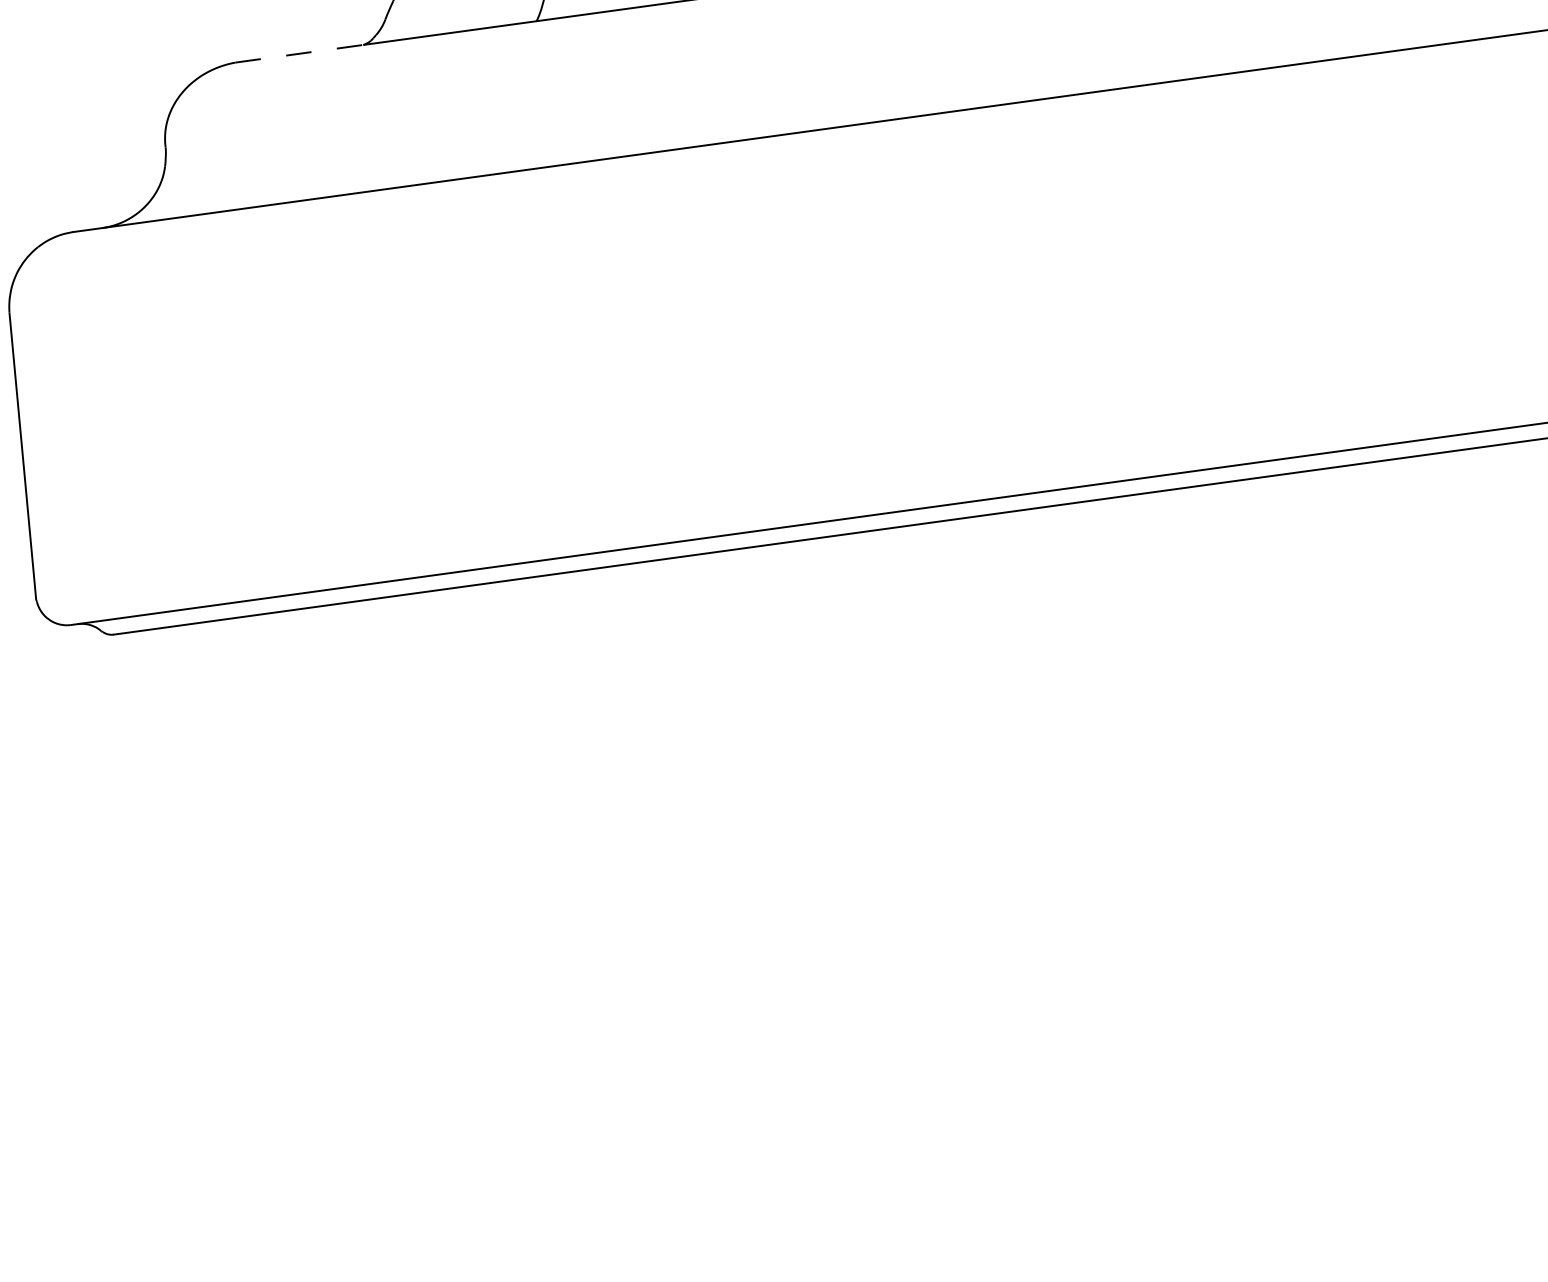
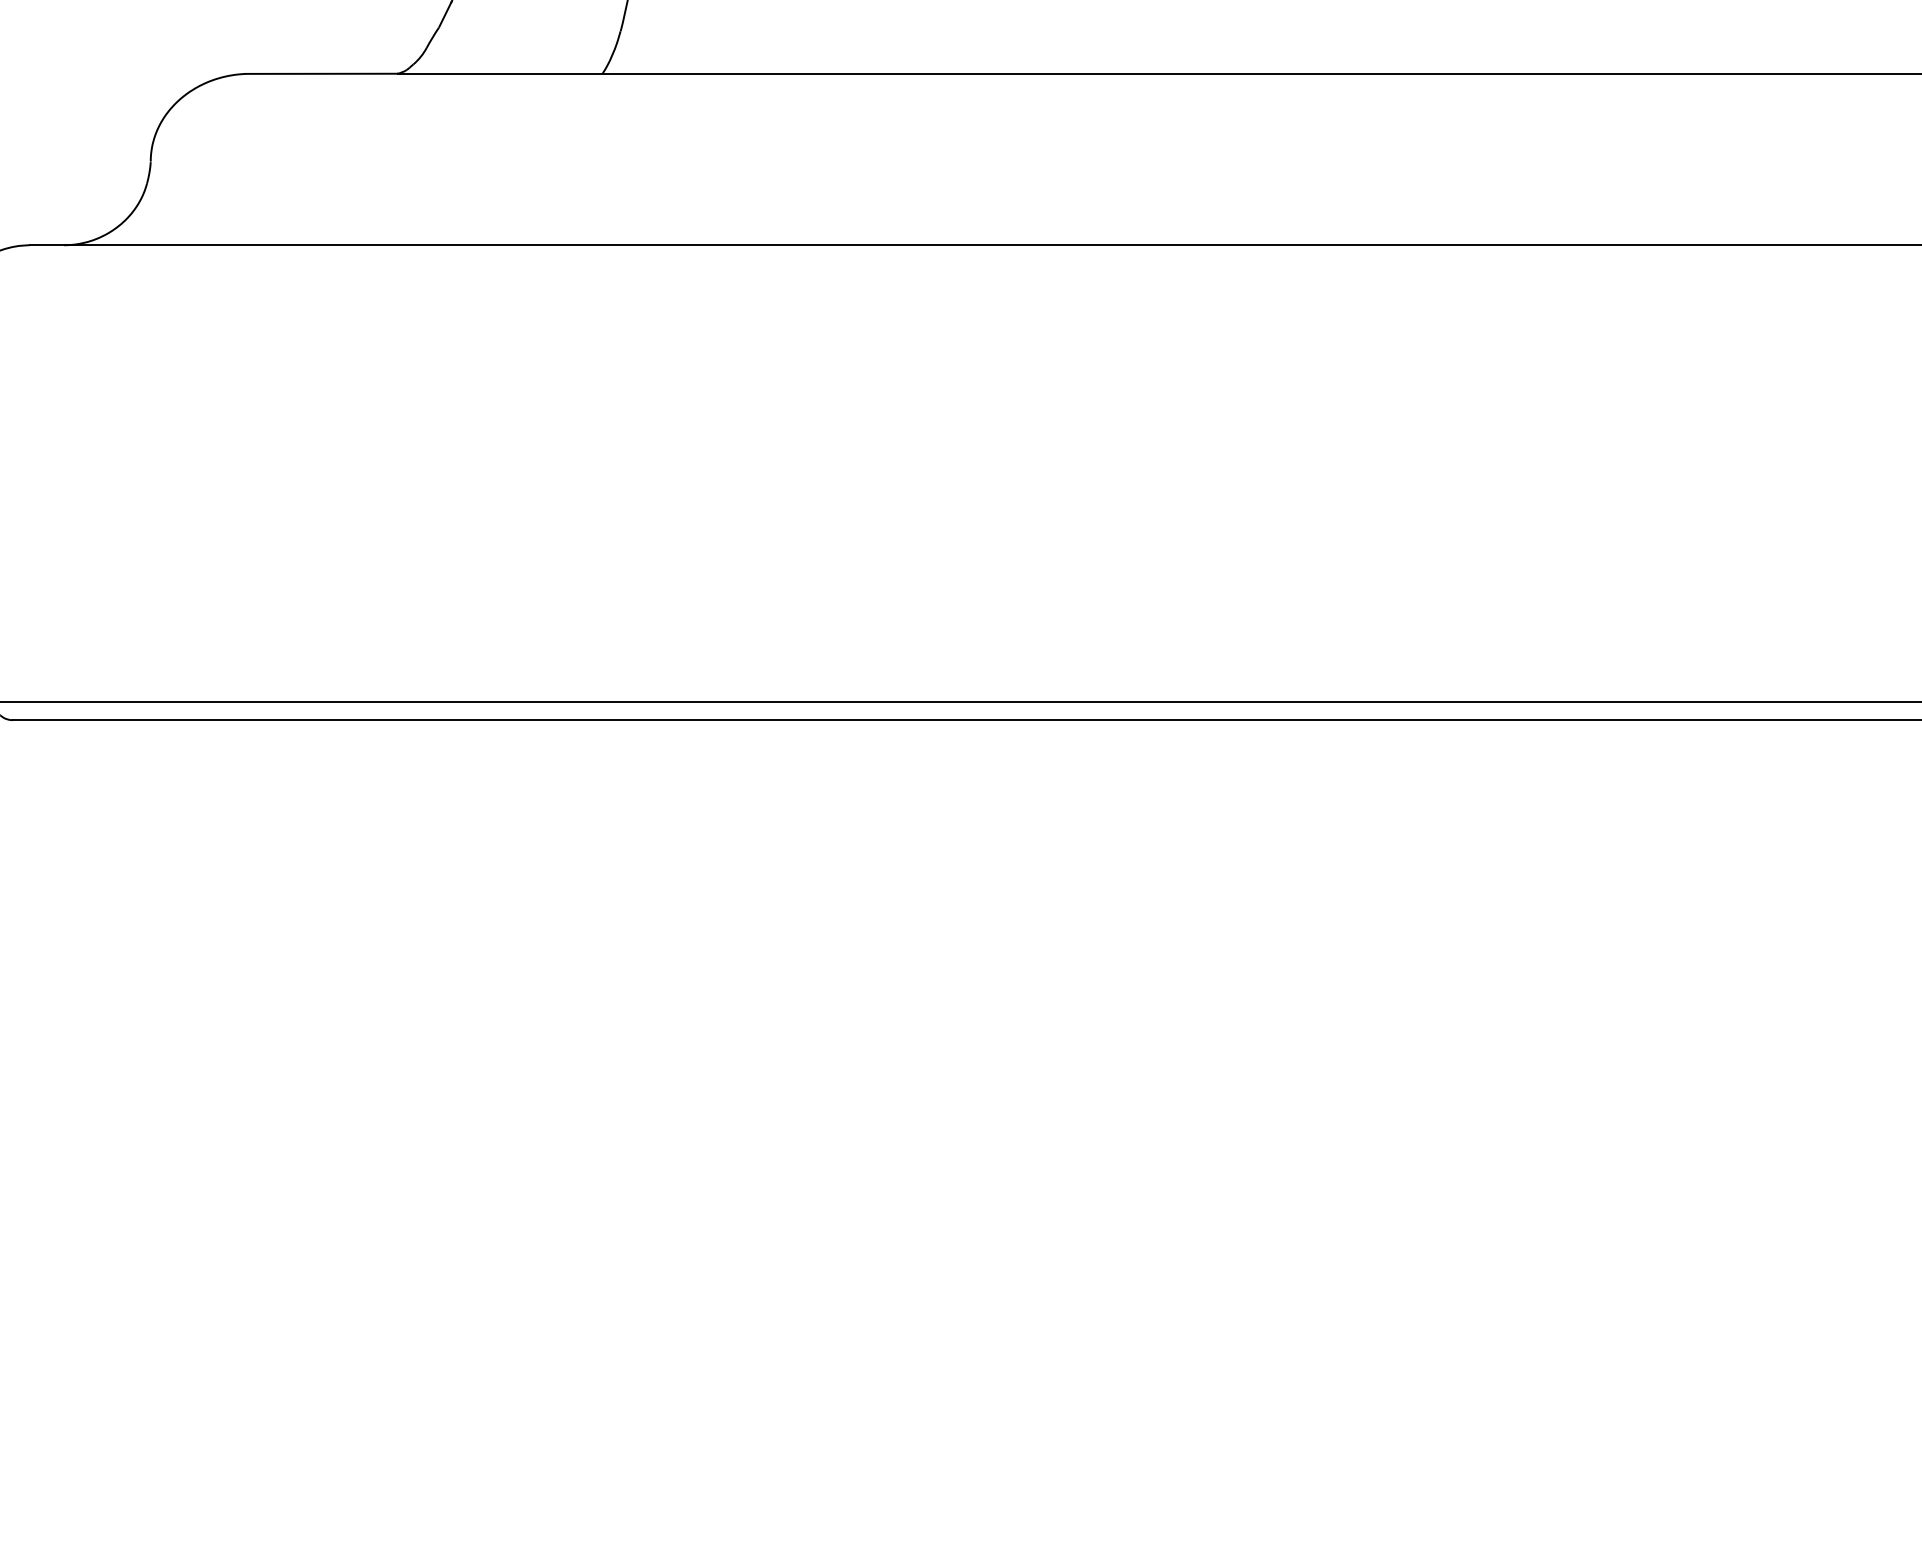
line: (299, 53) -> (321, 73), dashed -> solid

